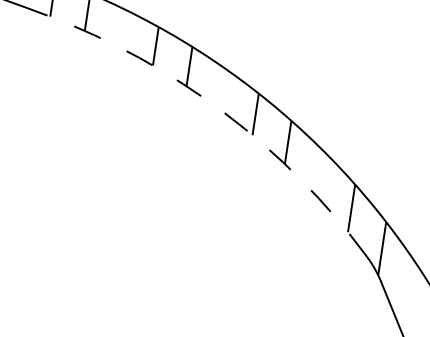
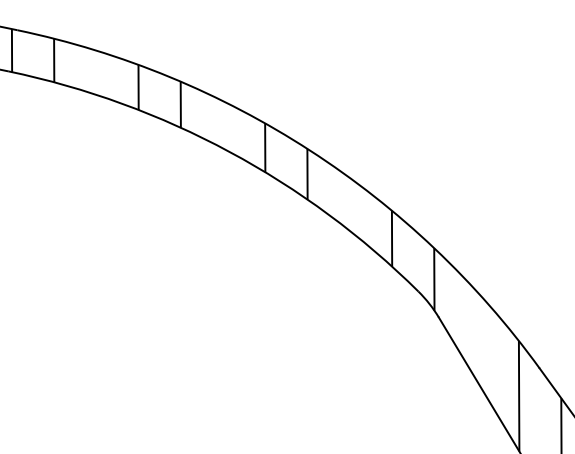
arc: (224, 112) -> (229, 151), dashed -> solid

